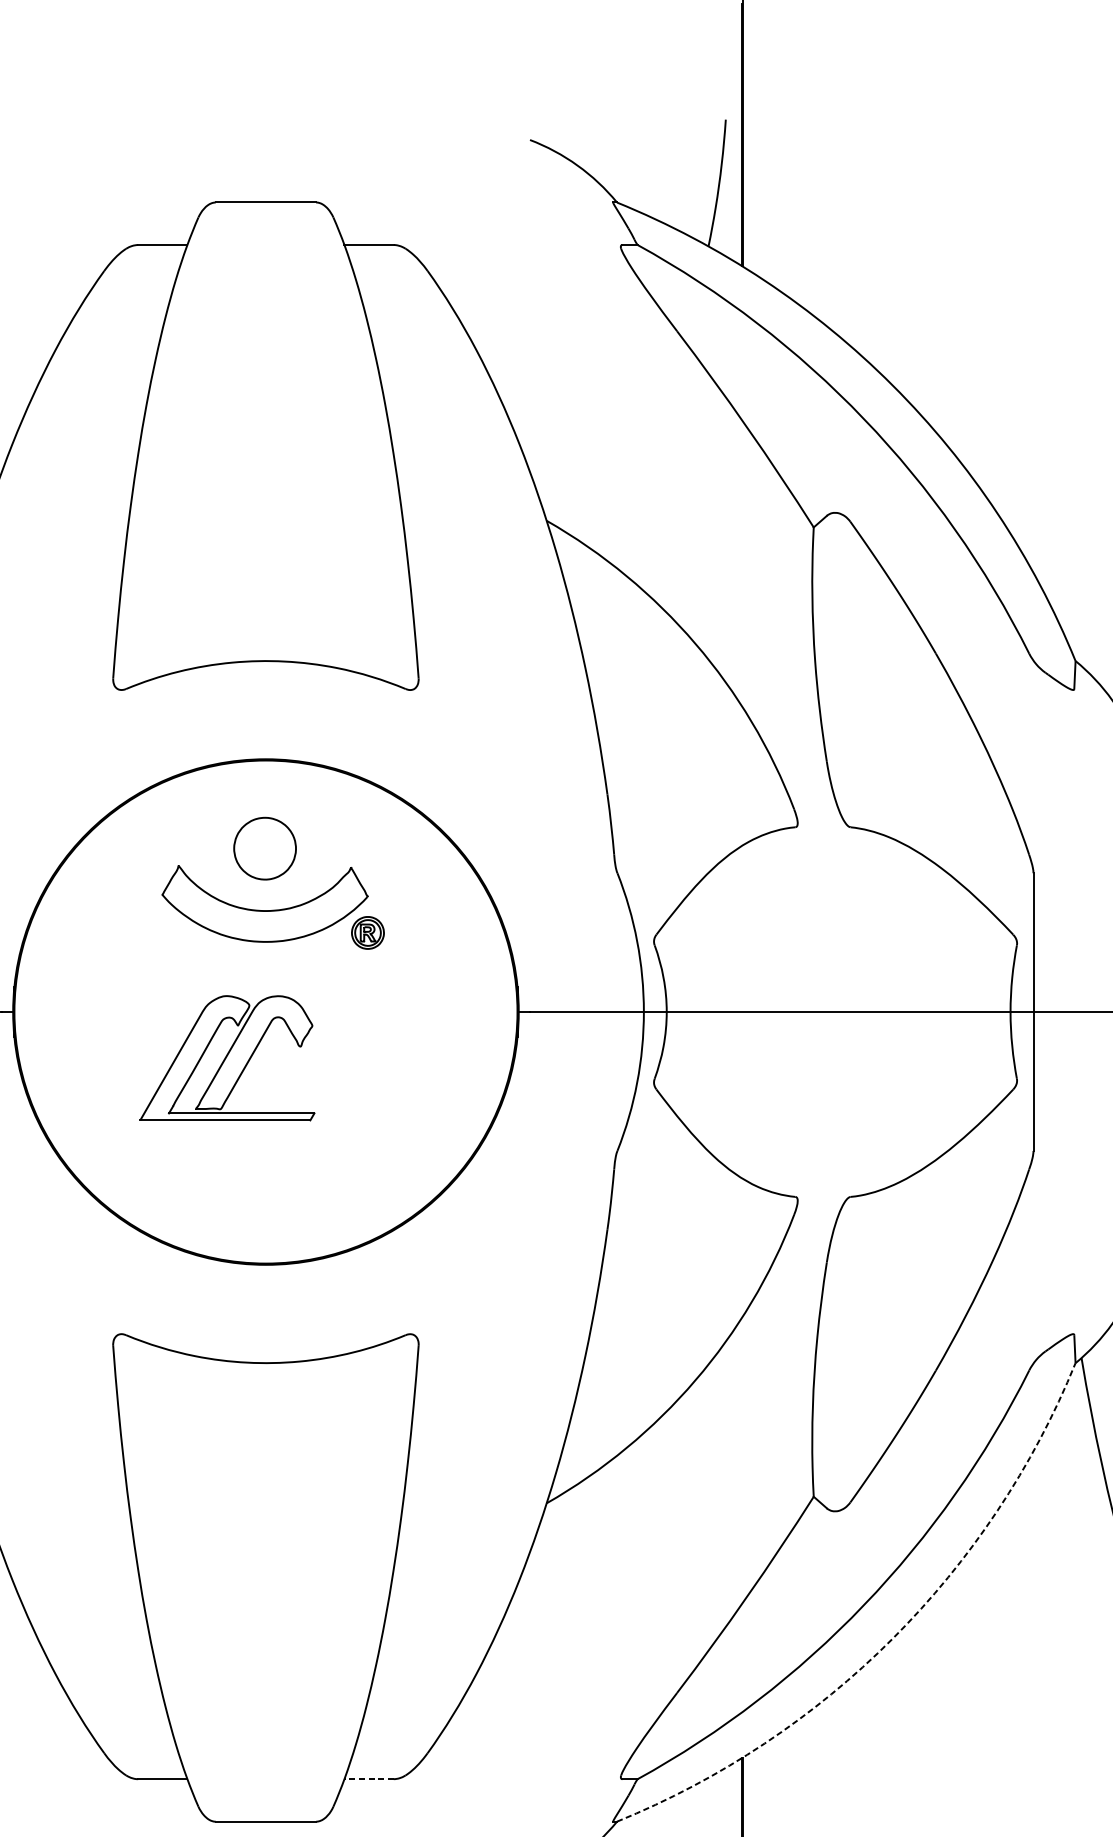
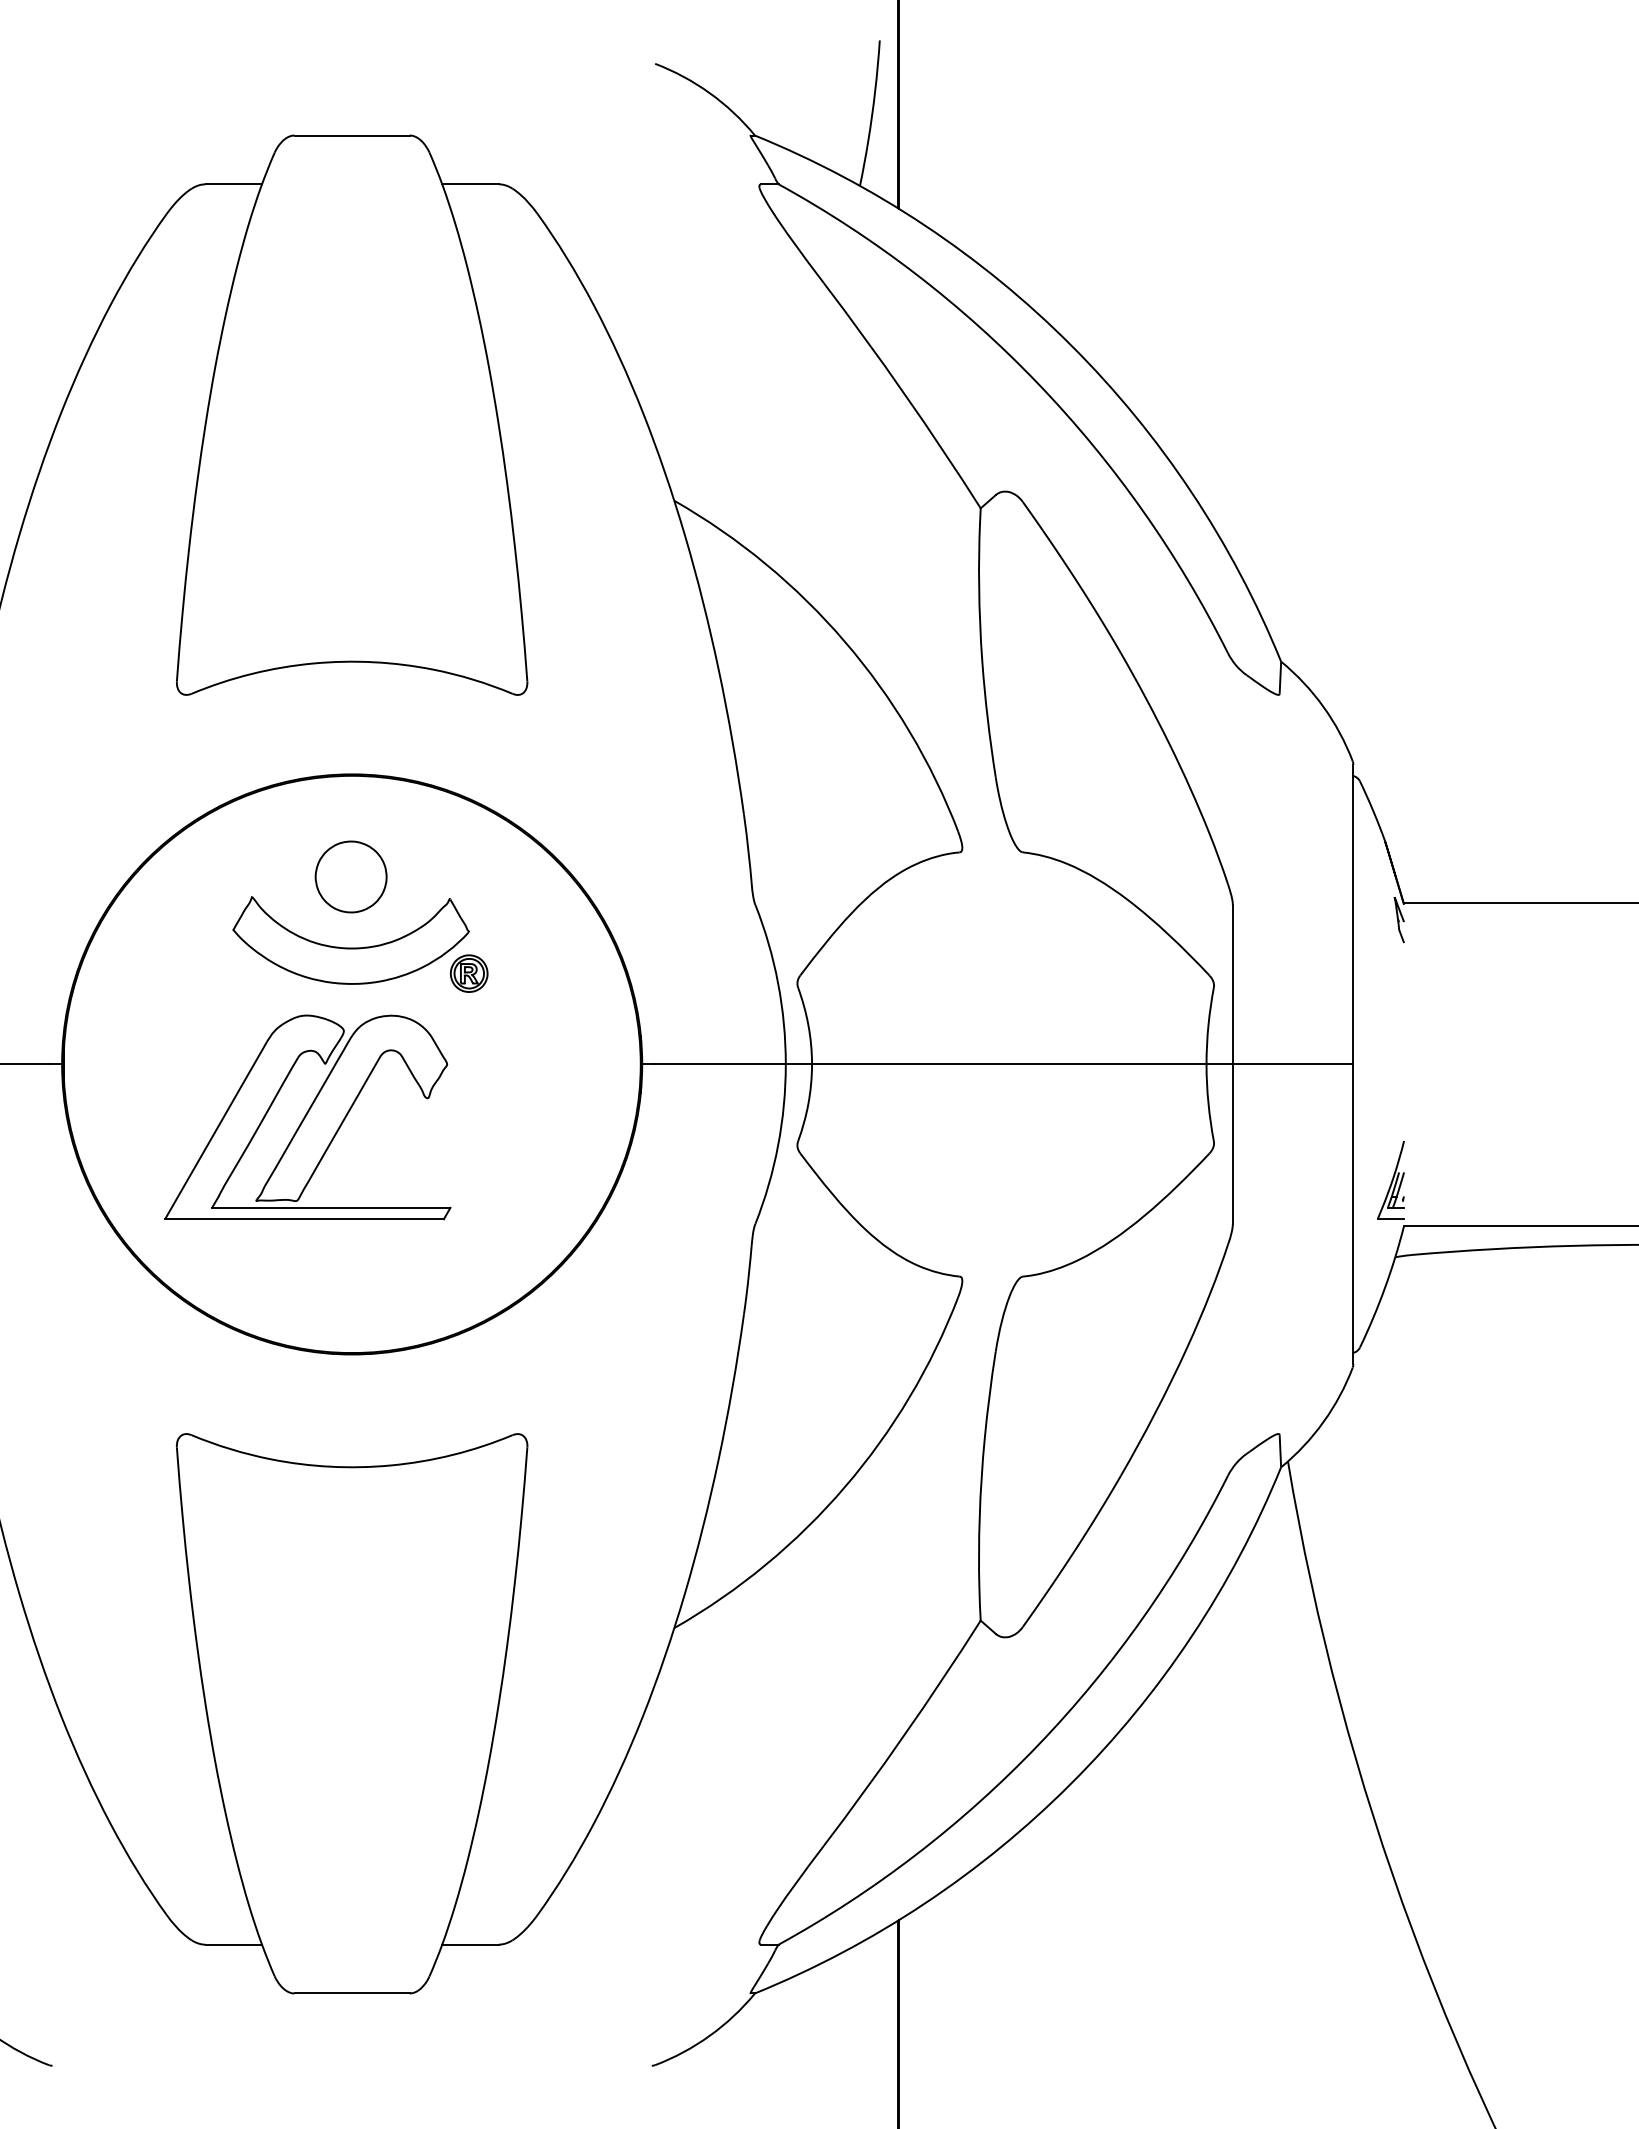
part: (227, 1058) -> (307, 1117), size x1.43
arc: (892, 1638) -> (1071, 1783), dashed -> solid
line: (369, 1779) -> (470, 1944), dashed -> solid

